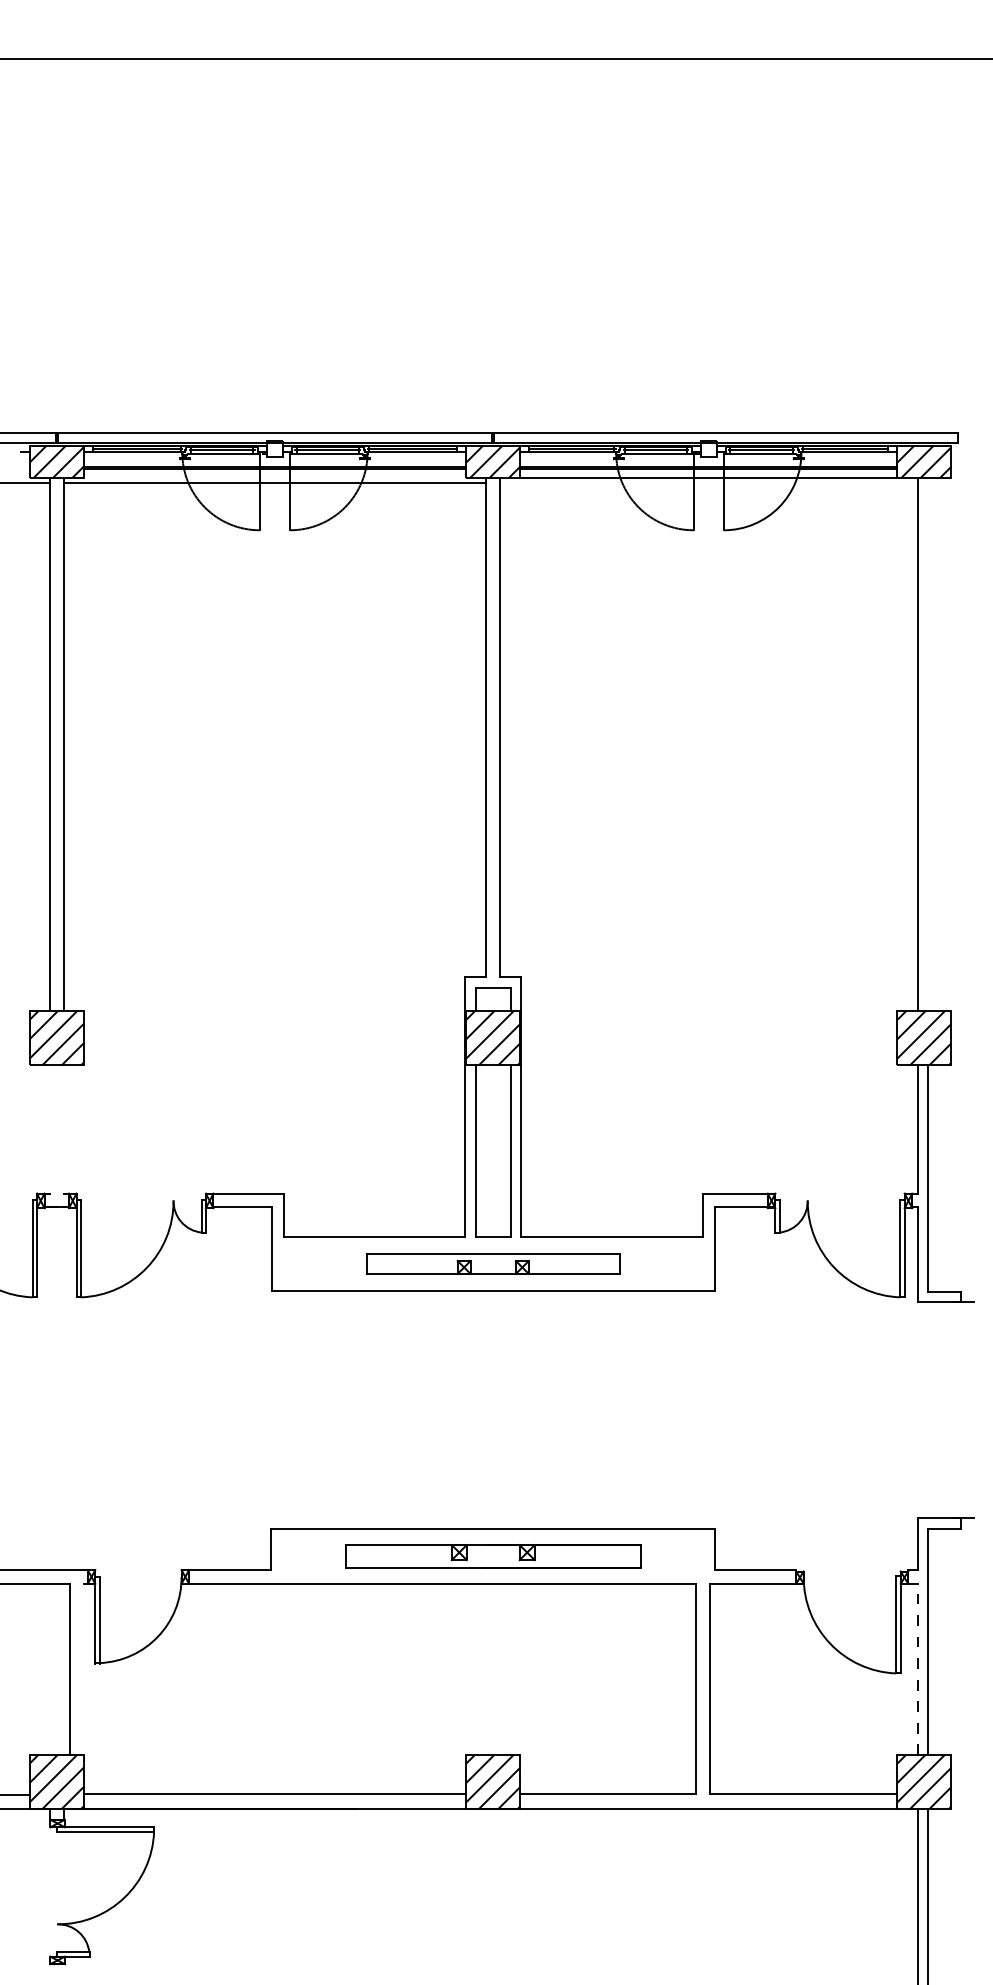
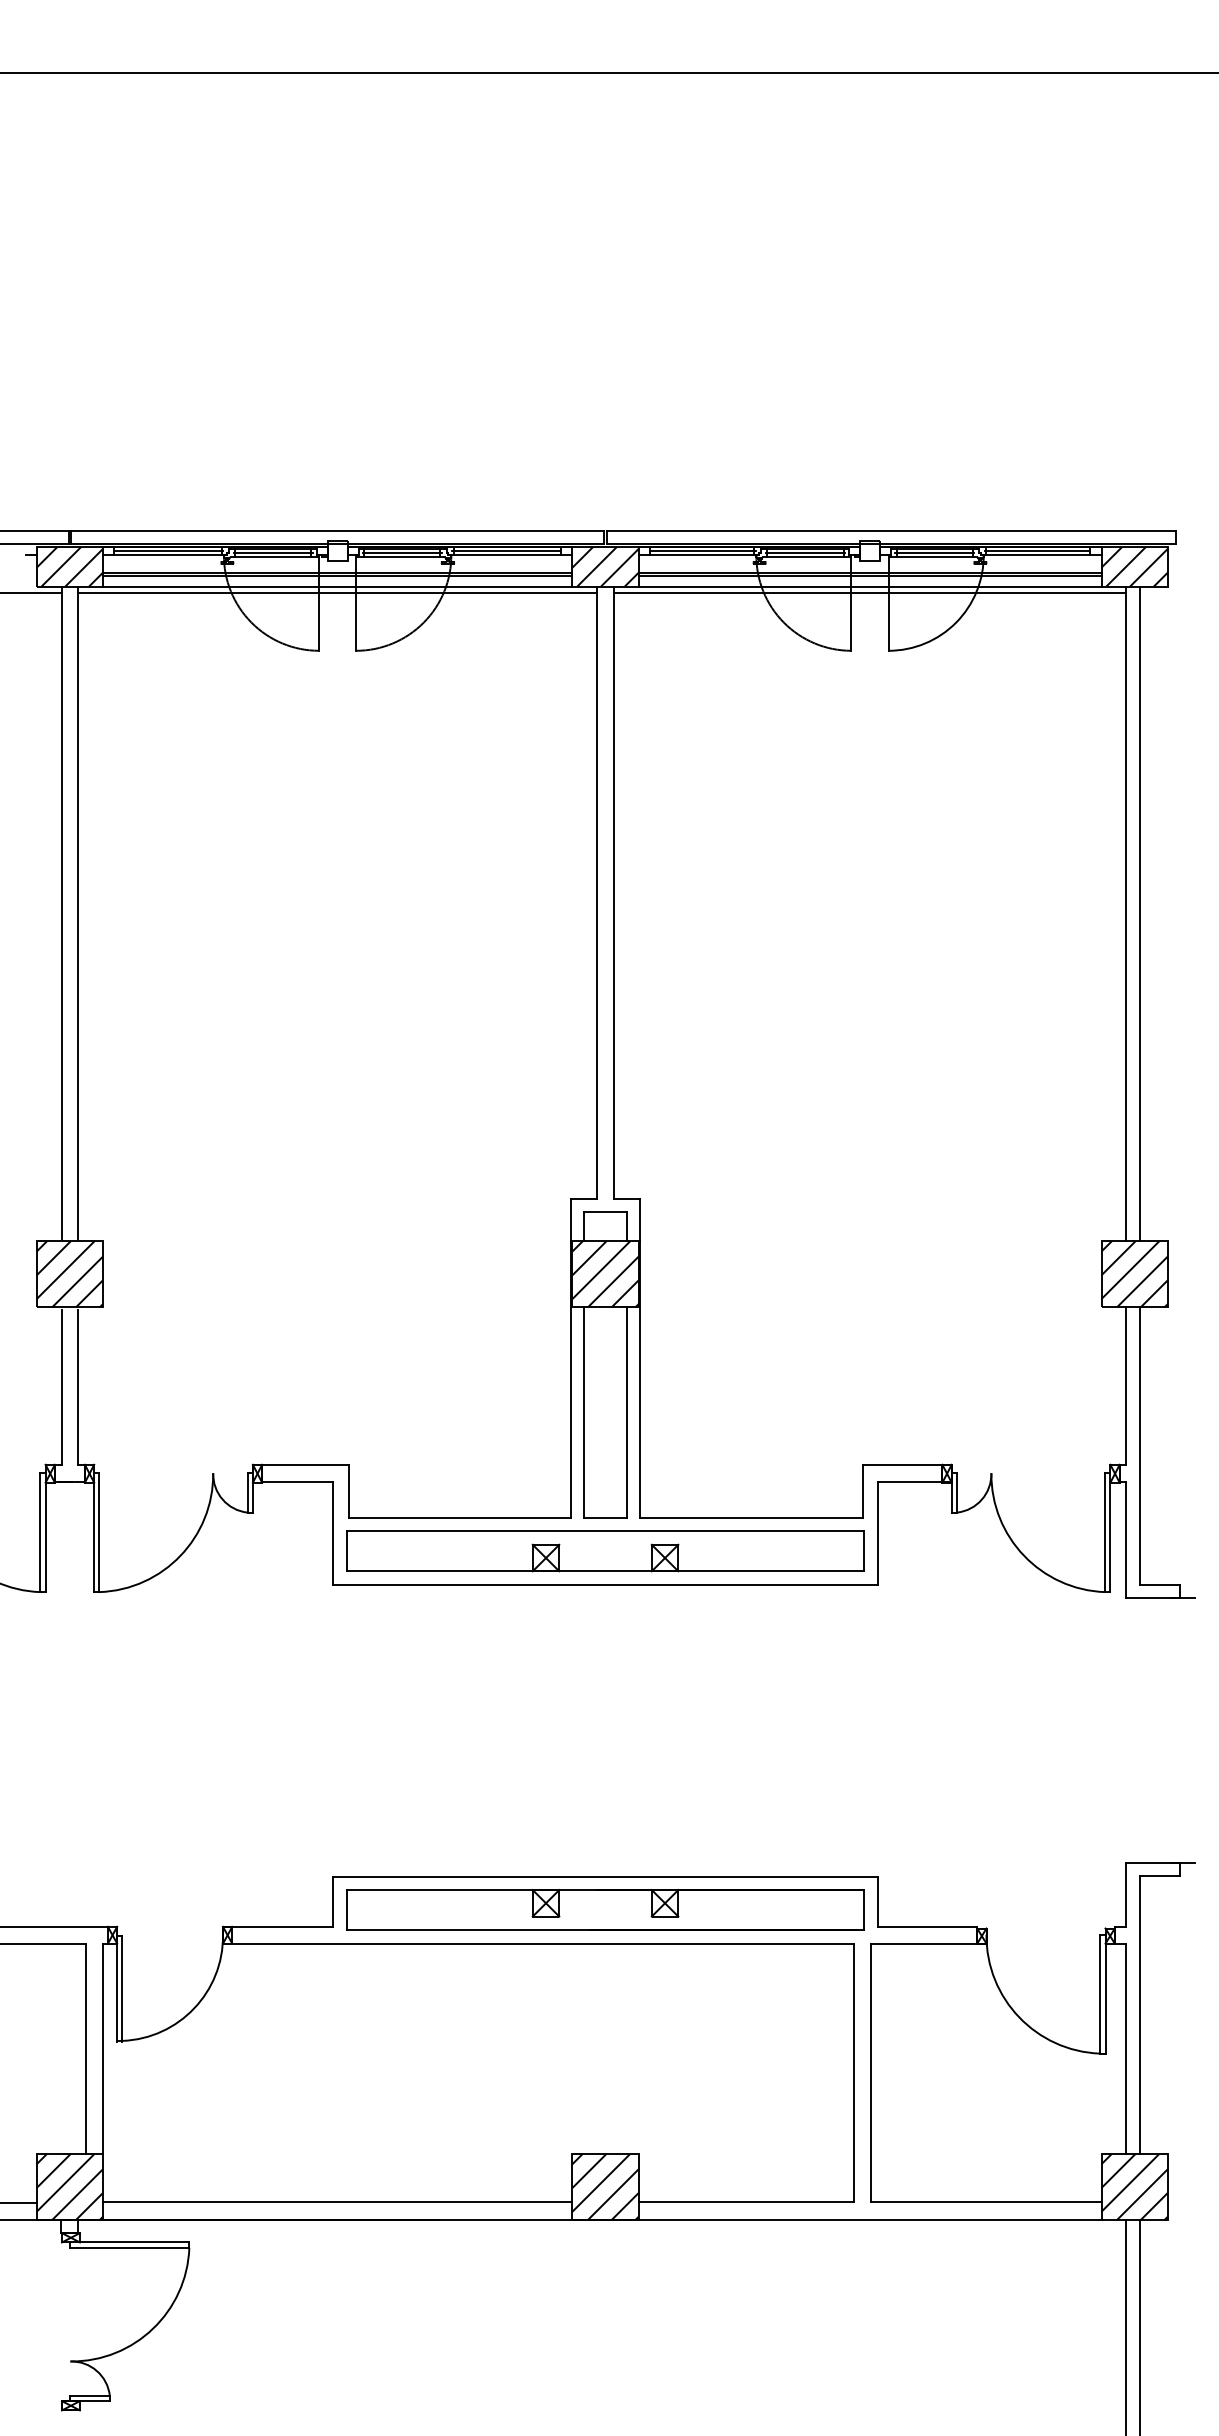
line: (274, 477) -> (337, 586), added
line: (709, 483) -> (870, 593), added
line: (928, 744) -> (1139, 913), added
line: (49, 1130) -> (61, 1387), added
line: (63, 1130) -> (78, 1387), added
part: (493, 1264) -> (605, 1551), size x1.67
part: (493, 1556) -> (605, 1909), size x1.43
line: (83, 1669) -> (102, 2048), added
line: (917, 1669) -> (1126, 2048), dashed -> solid

